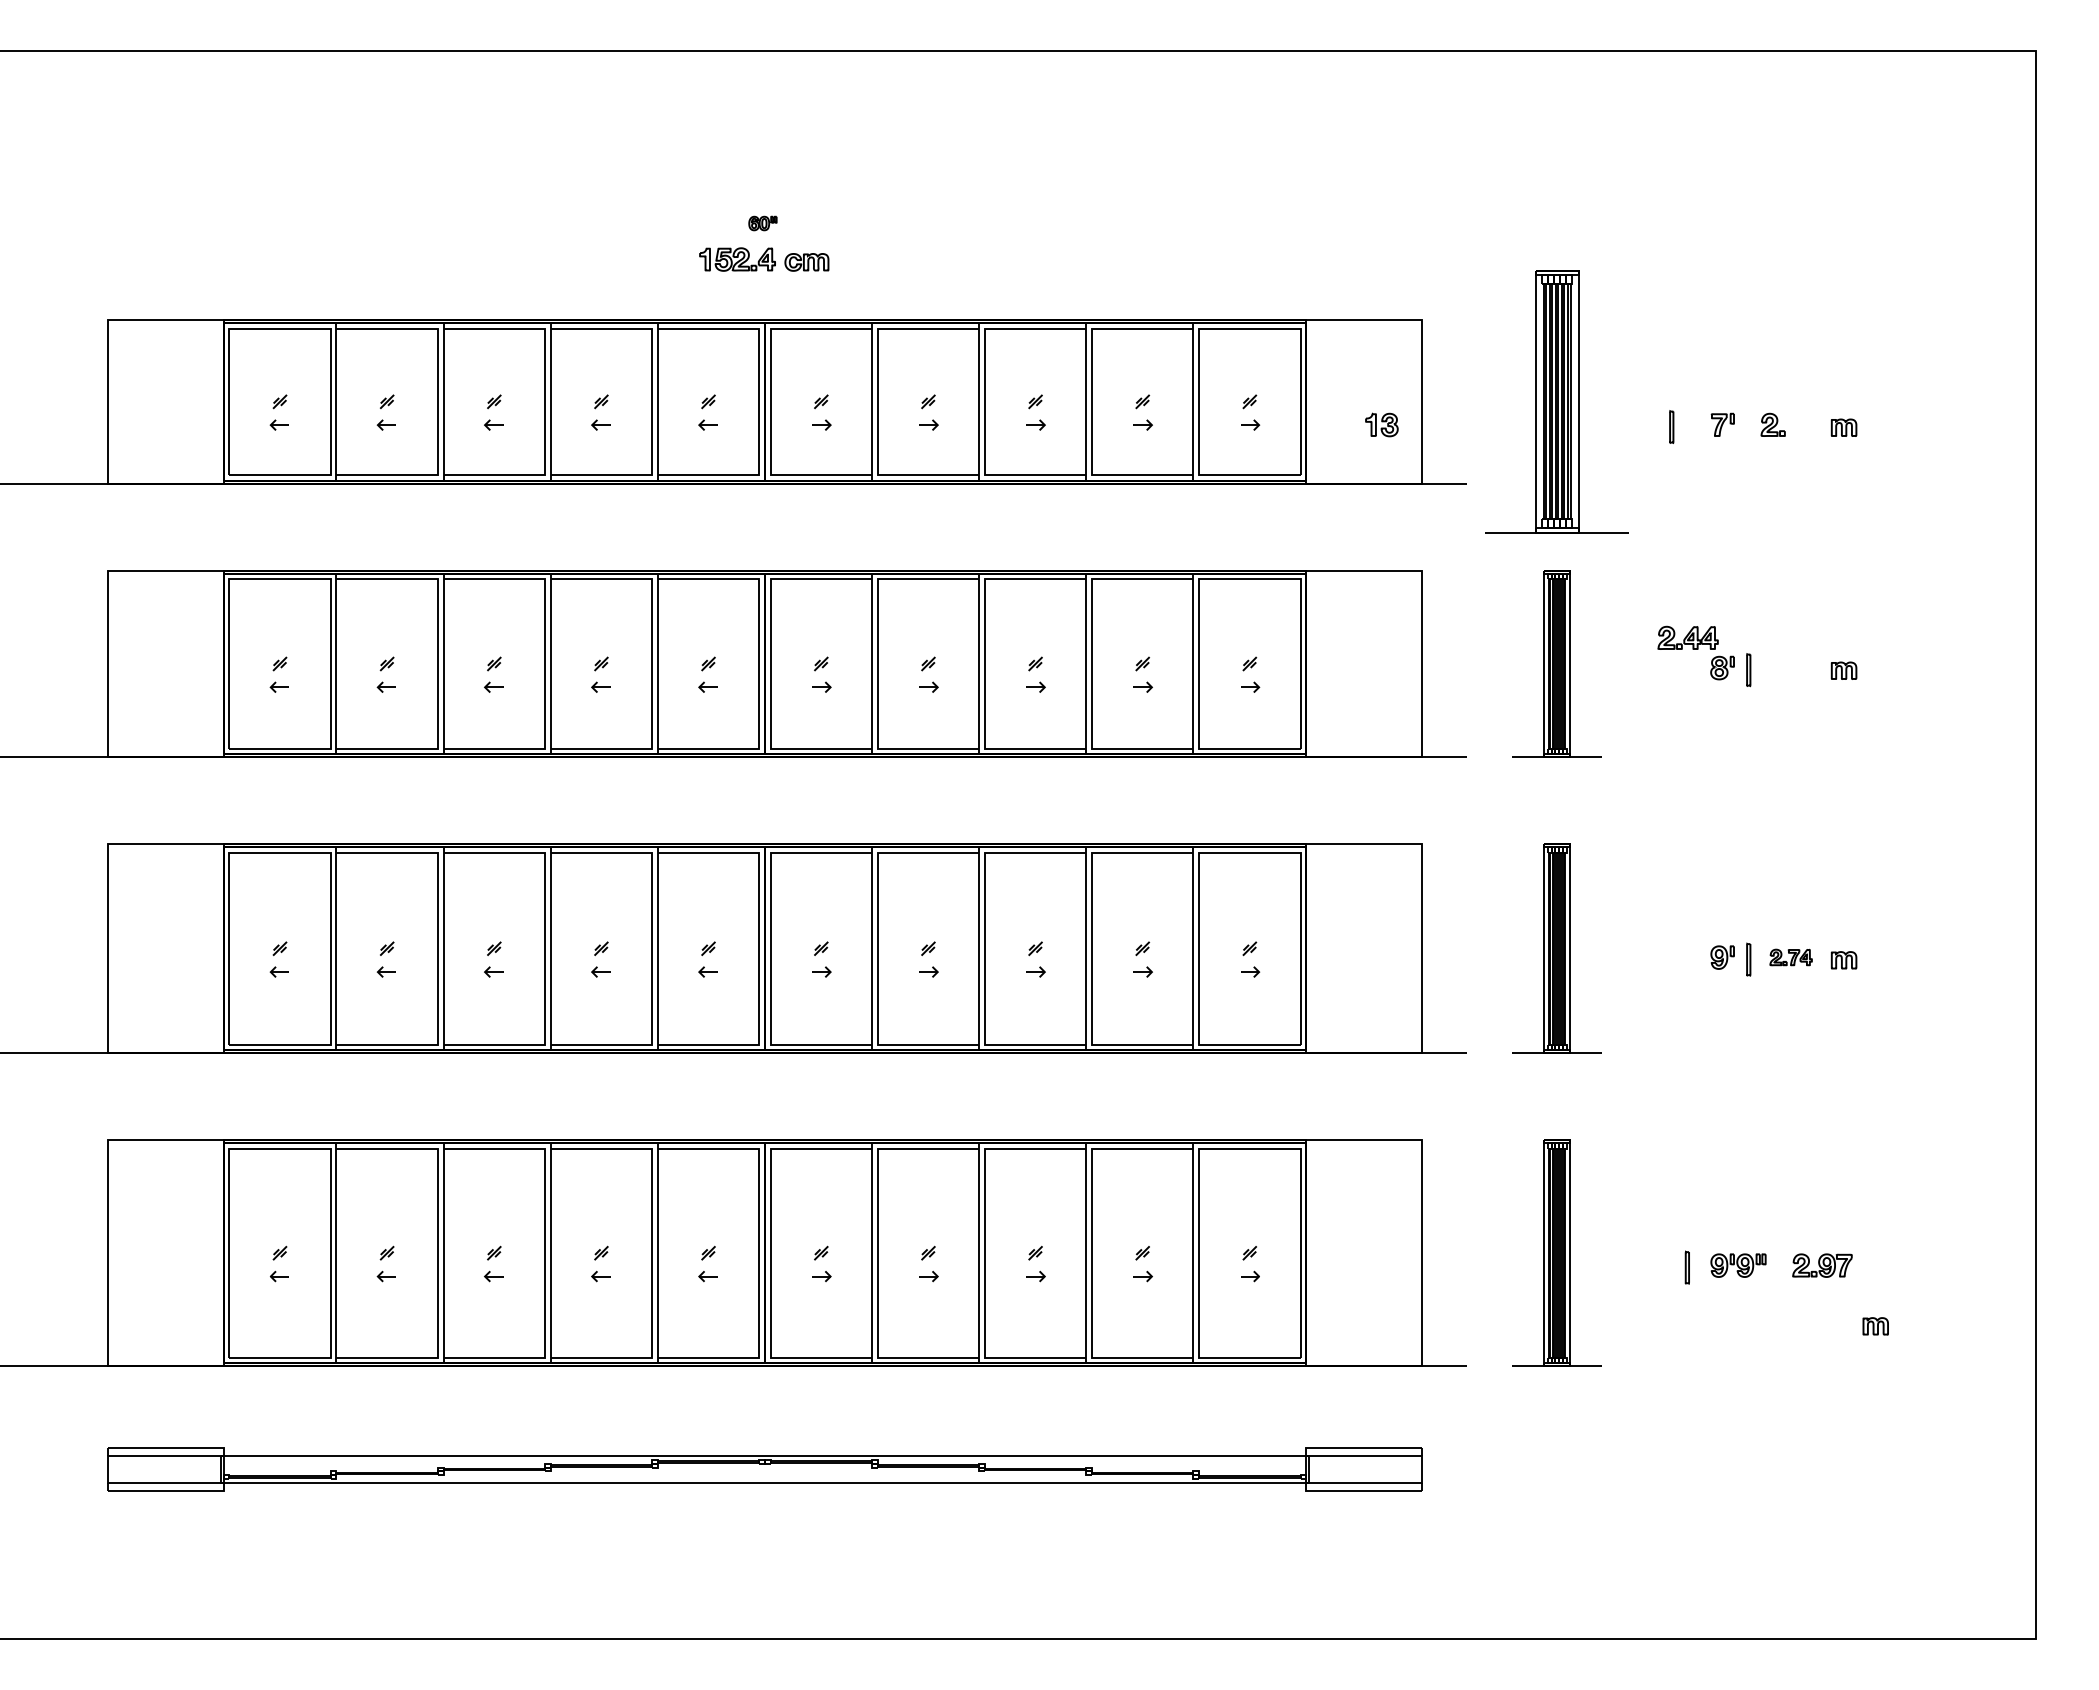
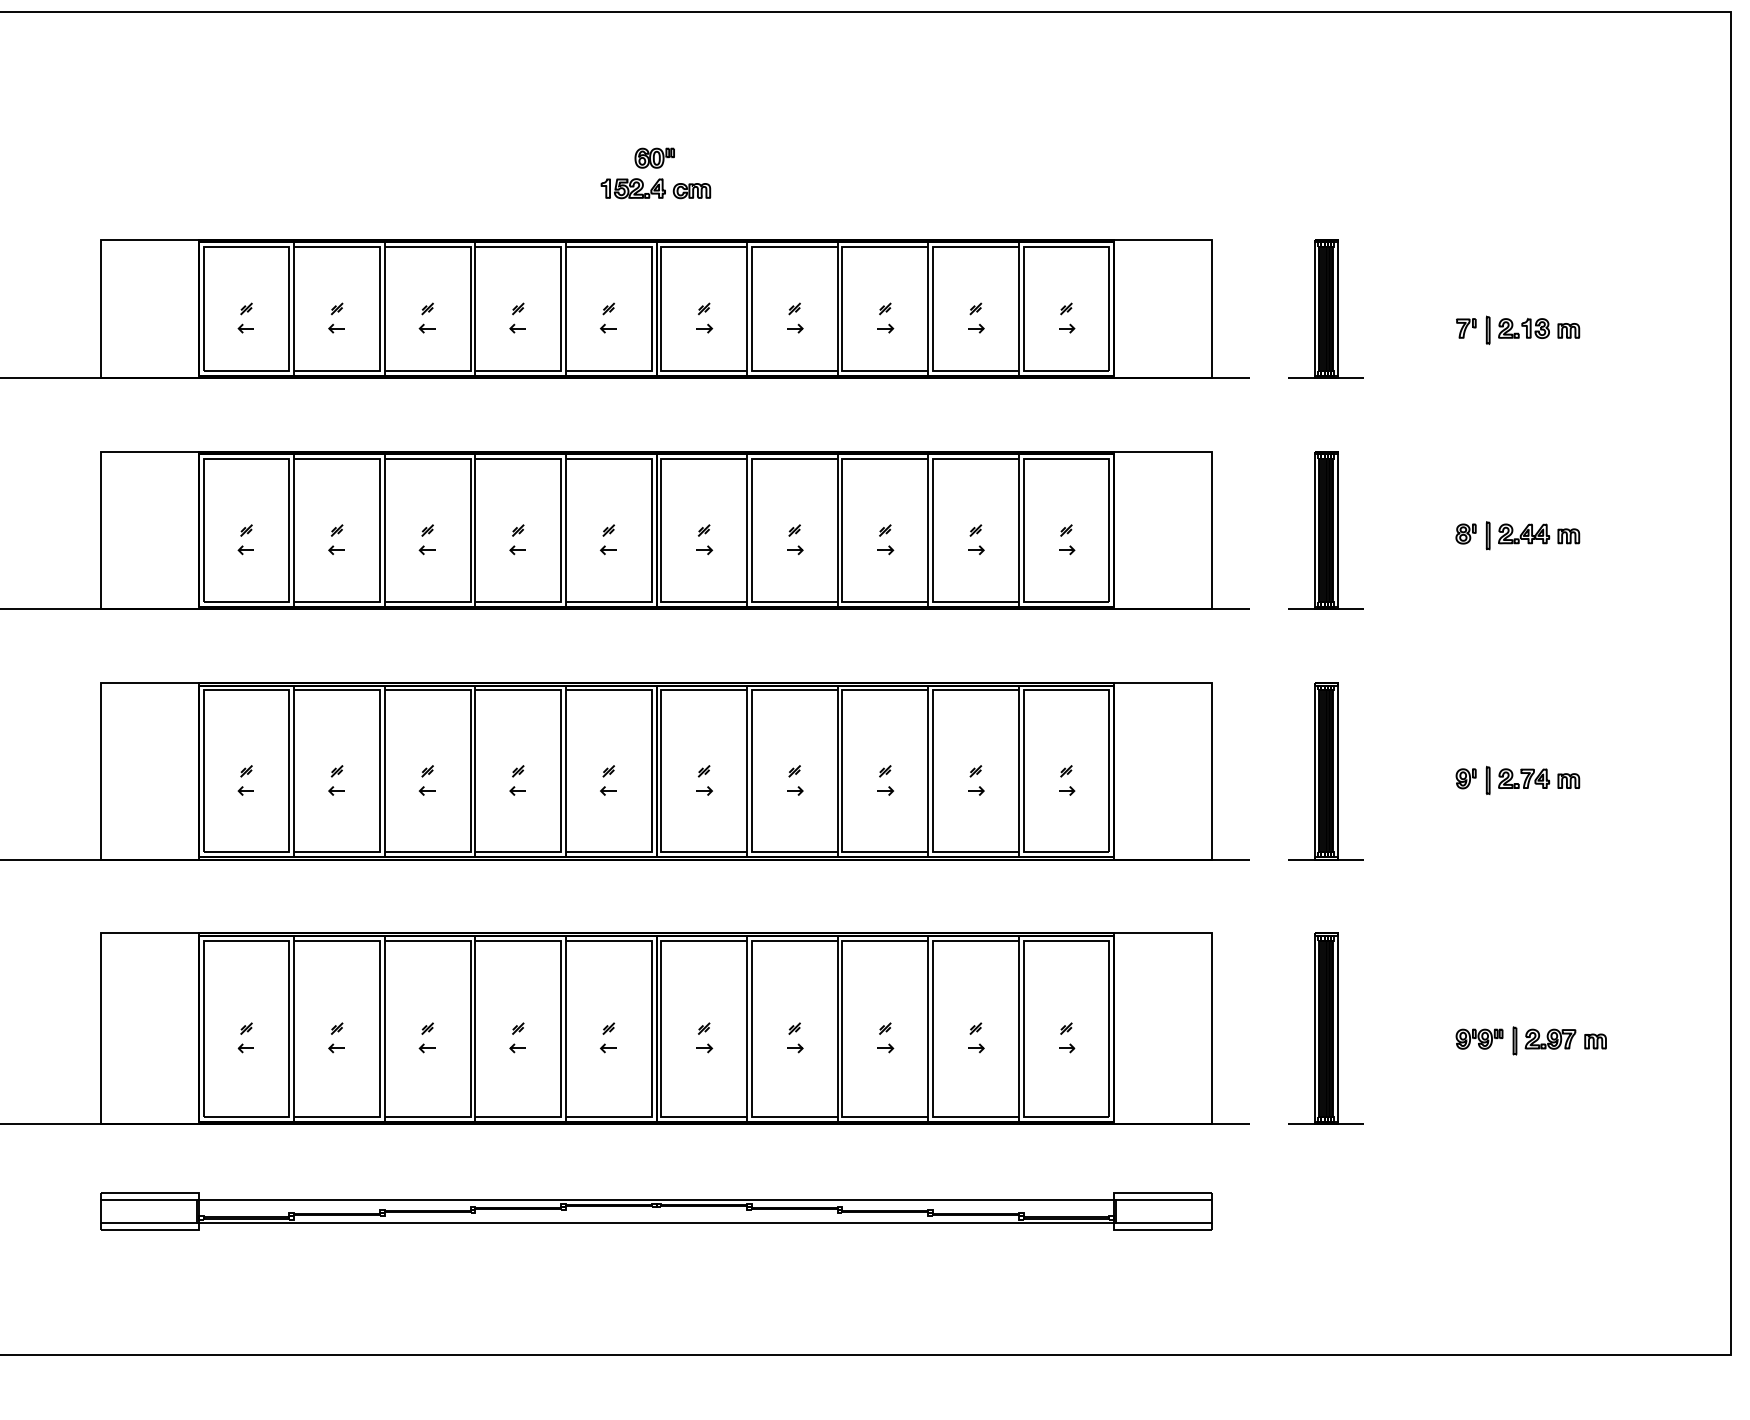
part: (762, 223) -> (654, 158), size x1.67
part: (1556, 401) -> (1325, 308), size x0.62
part: (1381, 424) -> (1535, 328), moved
part: (1671, 426) -> (1487, 329), moved
part: (1687, 637) -> (1523, 533), moved
part: (1790, 957) -> (1523, 778), size x1.43
part: (1686, 1267) -> (1514, 1040), moved
part: (1875, 1326) -> (1595, 1041), moved

